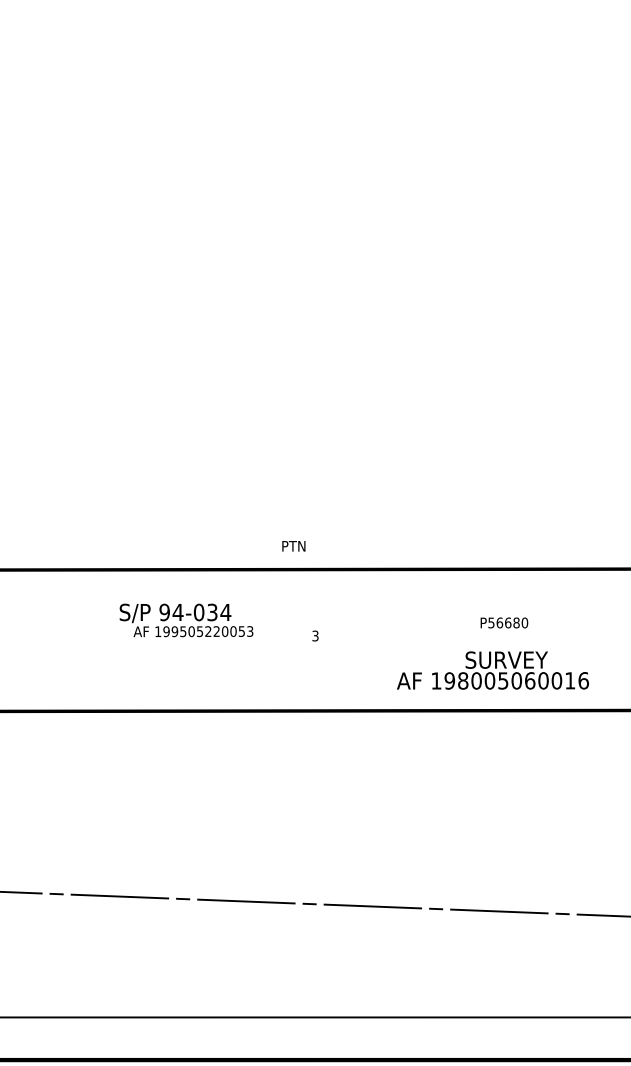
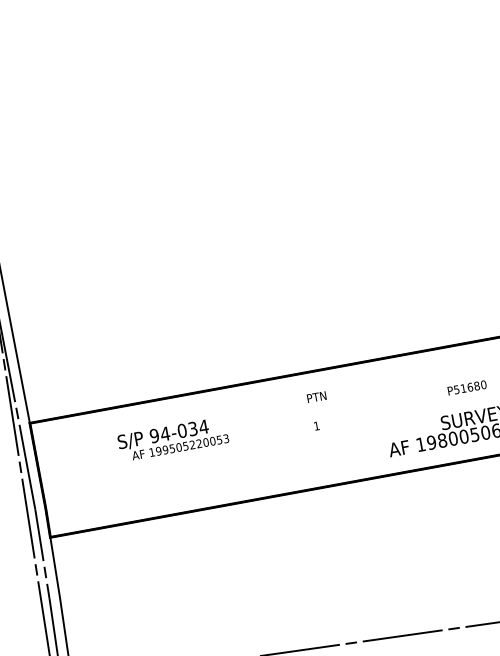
text: (293, 546) -> (316, 397), moved
text: (186, 620) -> (173, 439), moved
text: (499, 622) -> (463, 388), P56680 -> P51680
text: (315, 635) -> (316, 425), 3 -> 1

